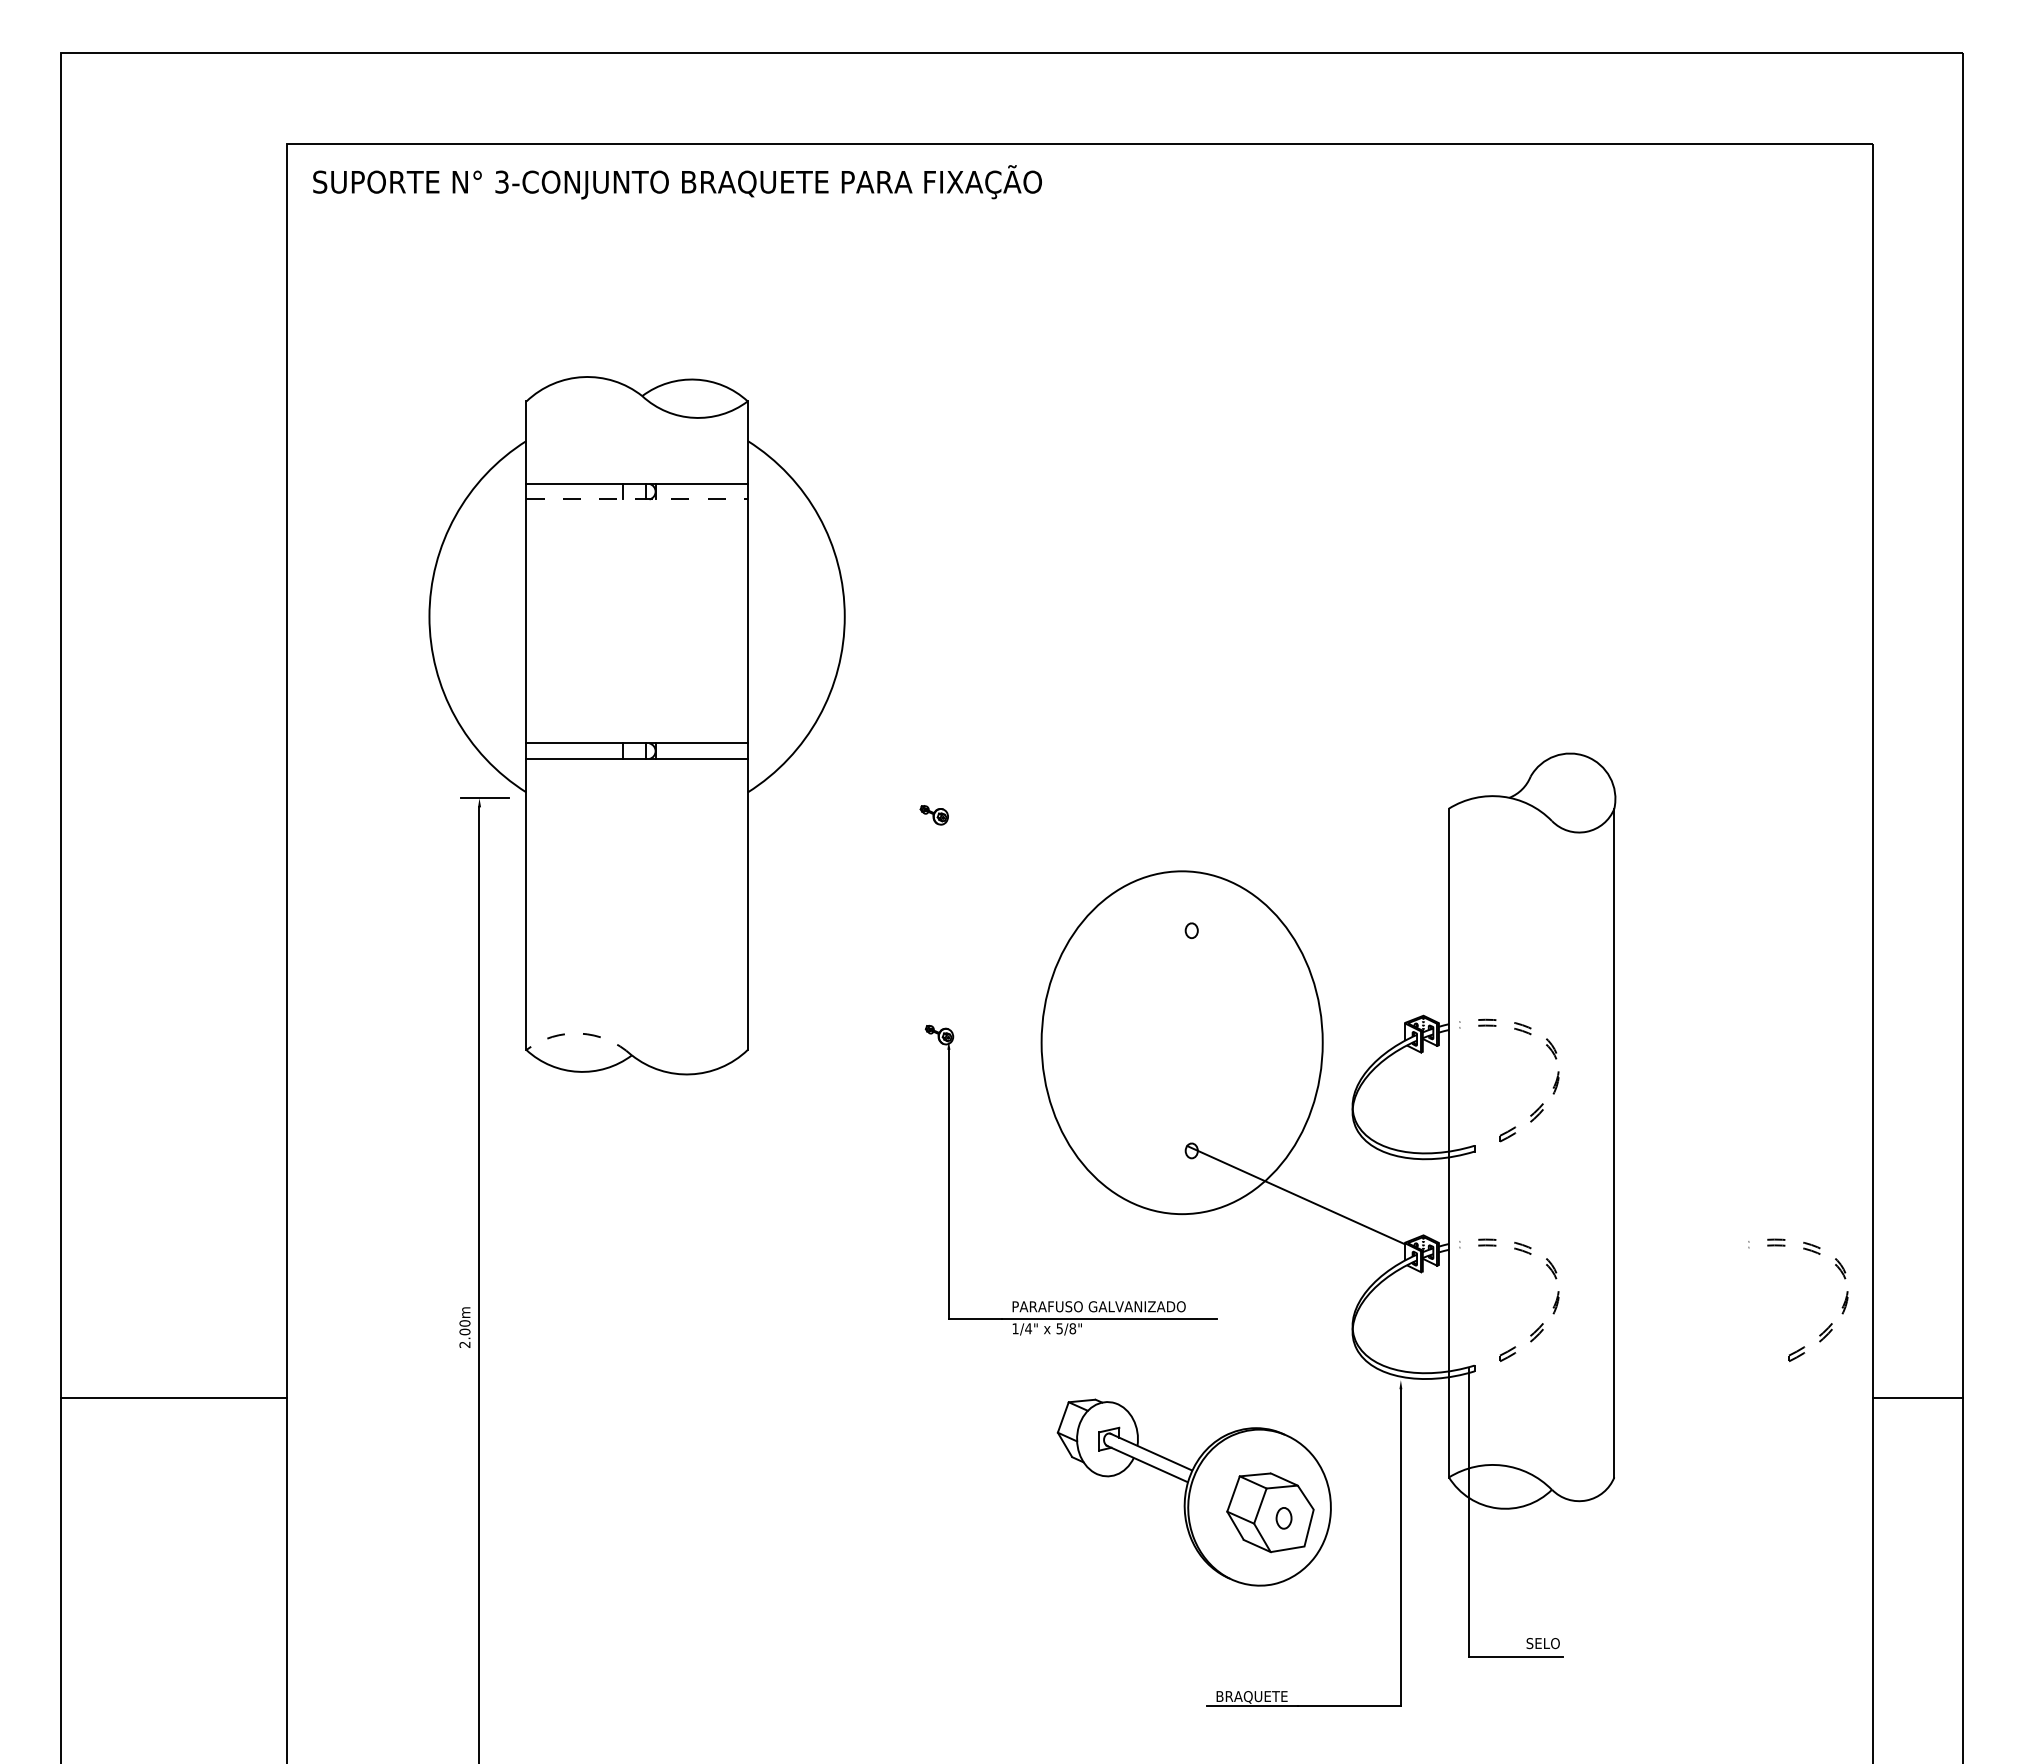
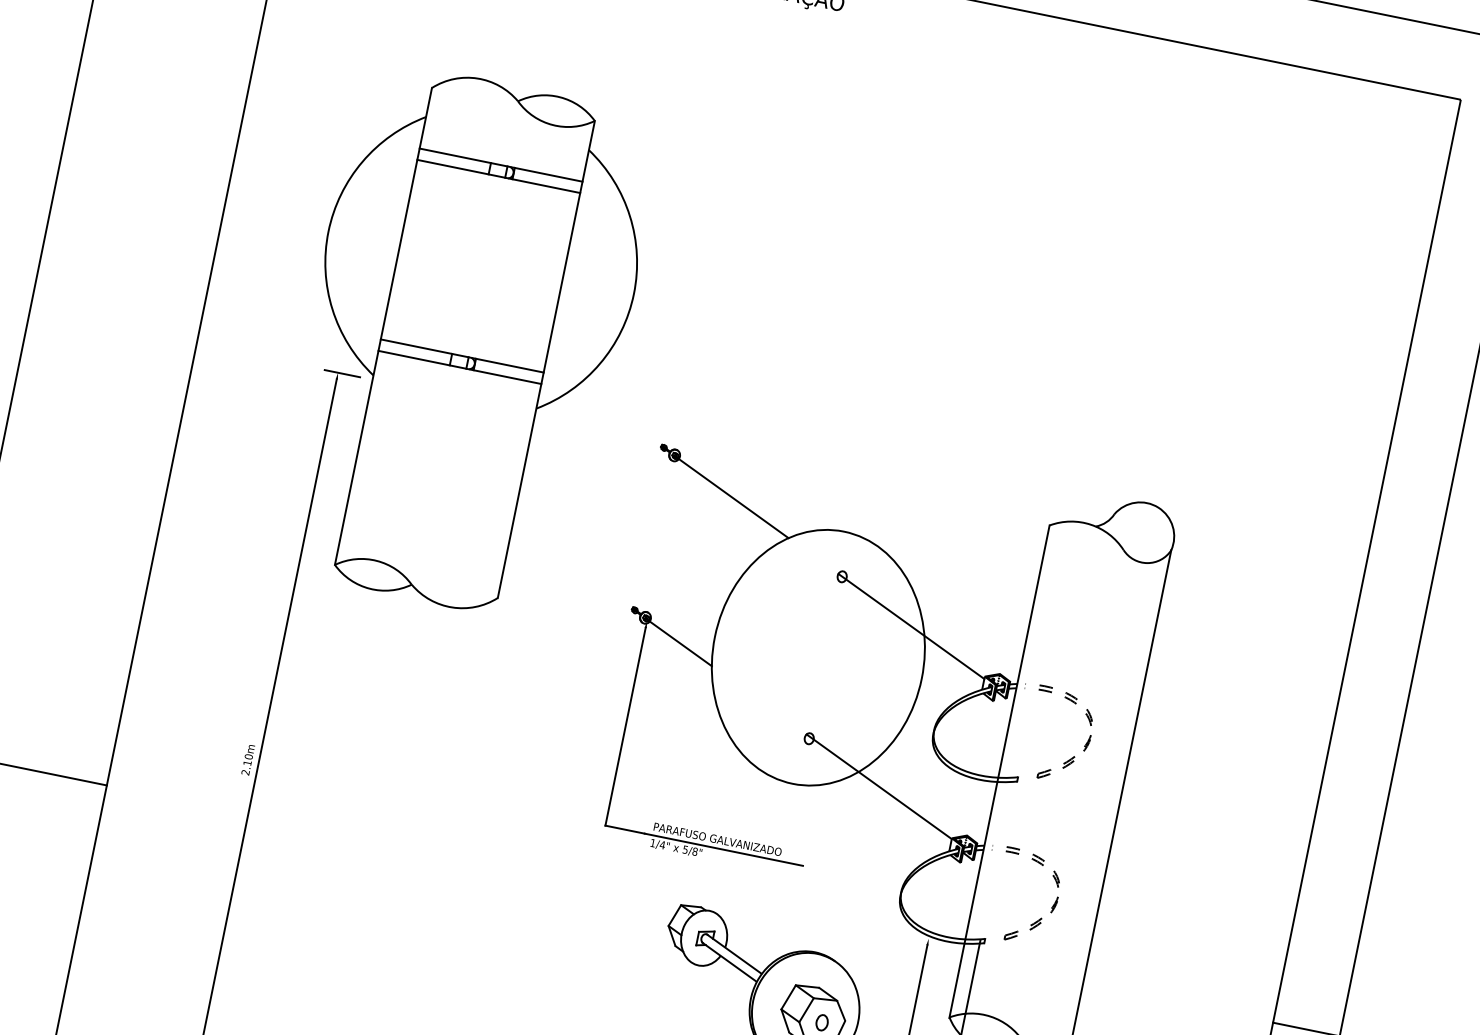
line: (637, 499) -> (499, 176), dashed -> solid
line: (1027, 856) -> (732, 497), added
line: (1295, 977) -> (911, 626), added
arc: (580, 1033) -> (377, 560), dashed -> solid
line: (996, 1060) -> (679, 643), added
part: (1827, 1327) -> (1250, 963), removed
text: (464, 1331) -> (247, 762), 2.00m -> 2.10m

